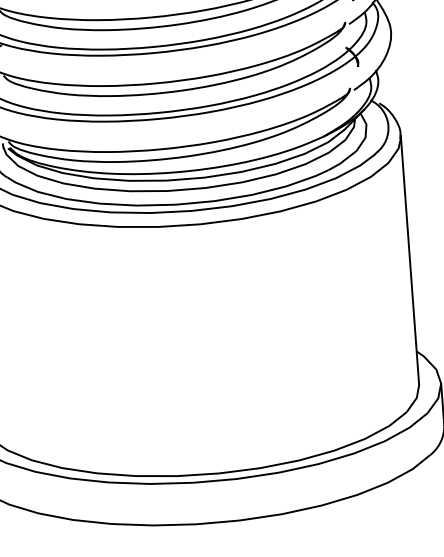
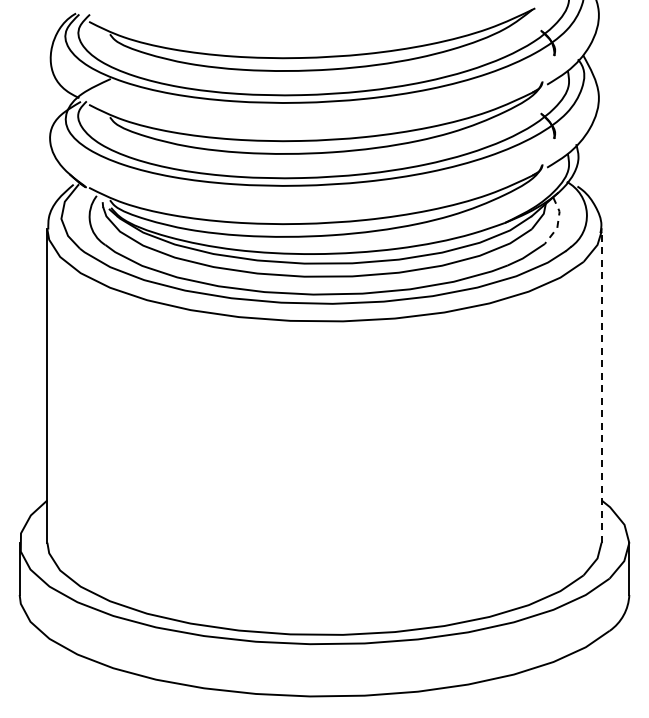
line: (366, 133) -> (558, 222), solid -> dashed
line: (409, 260) -> (601, 385), solid -> dashed

